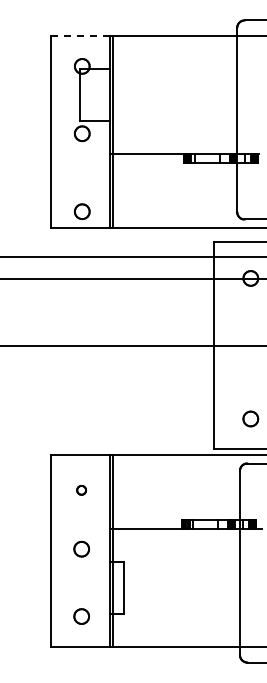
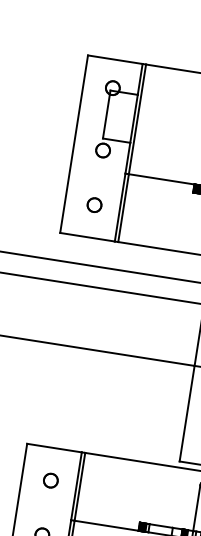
line: (79, 36) -> (114, 60), dashed -> solid
part: (82, 211) -> (94, 204), moved
part: (81, 490) -> (50, 480), size x1.67

